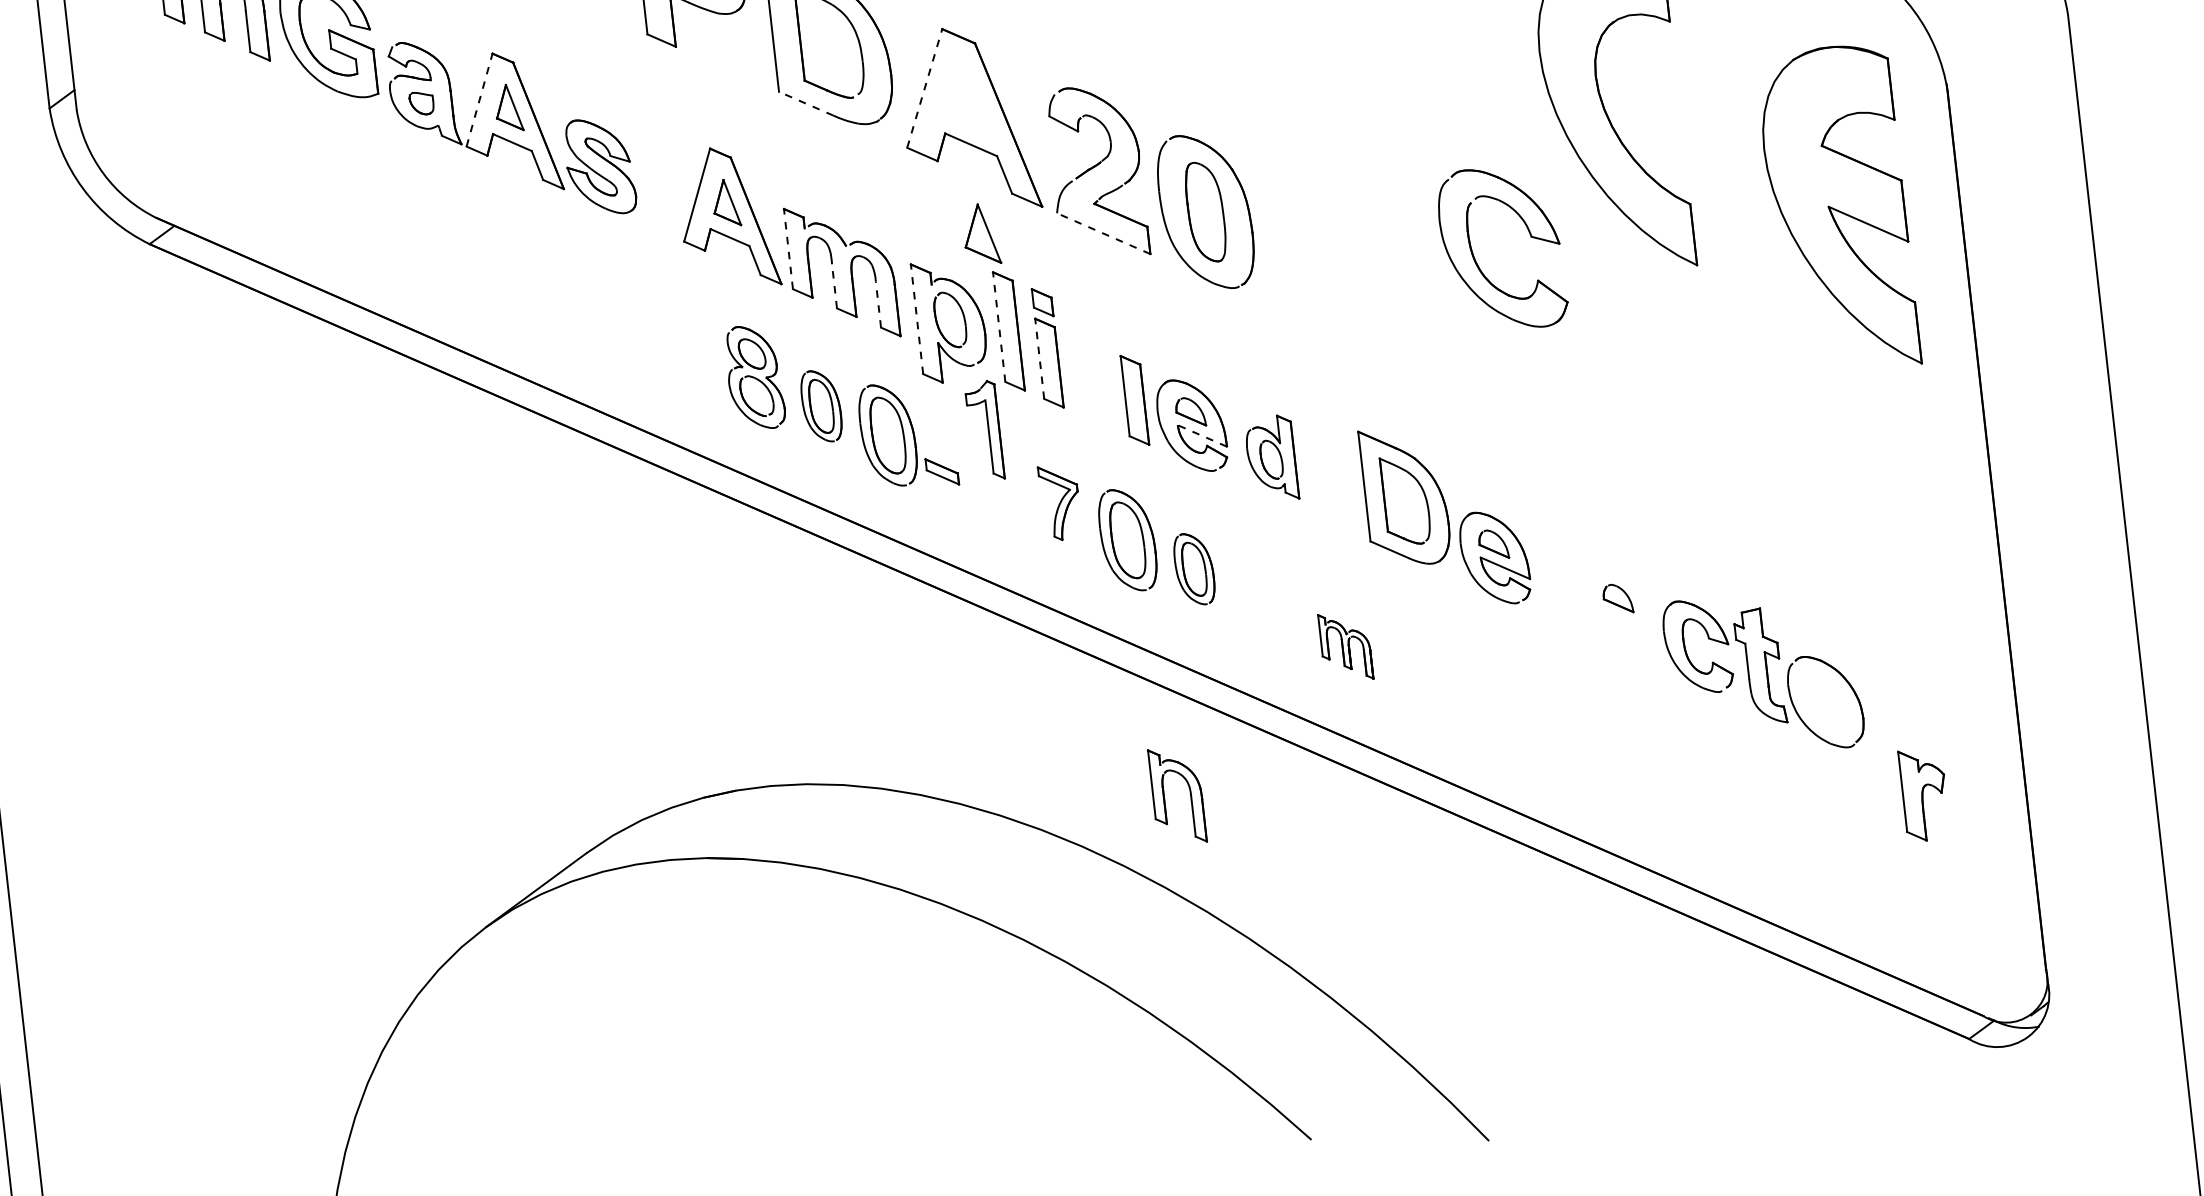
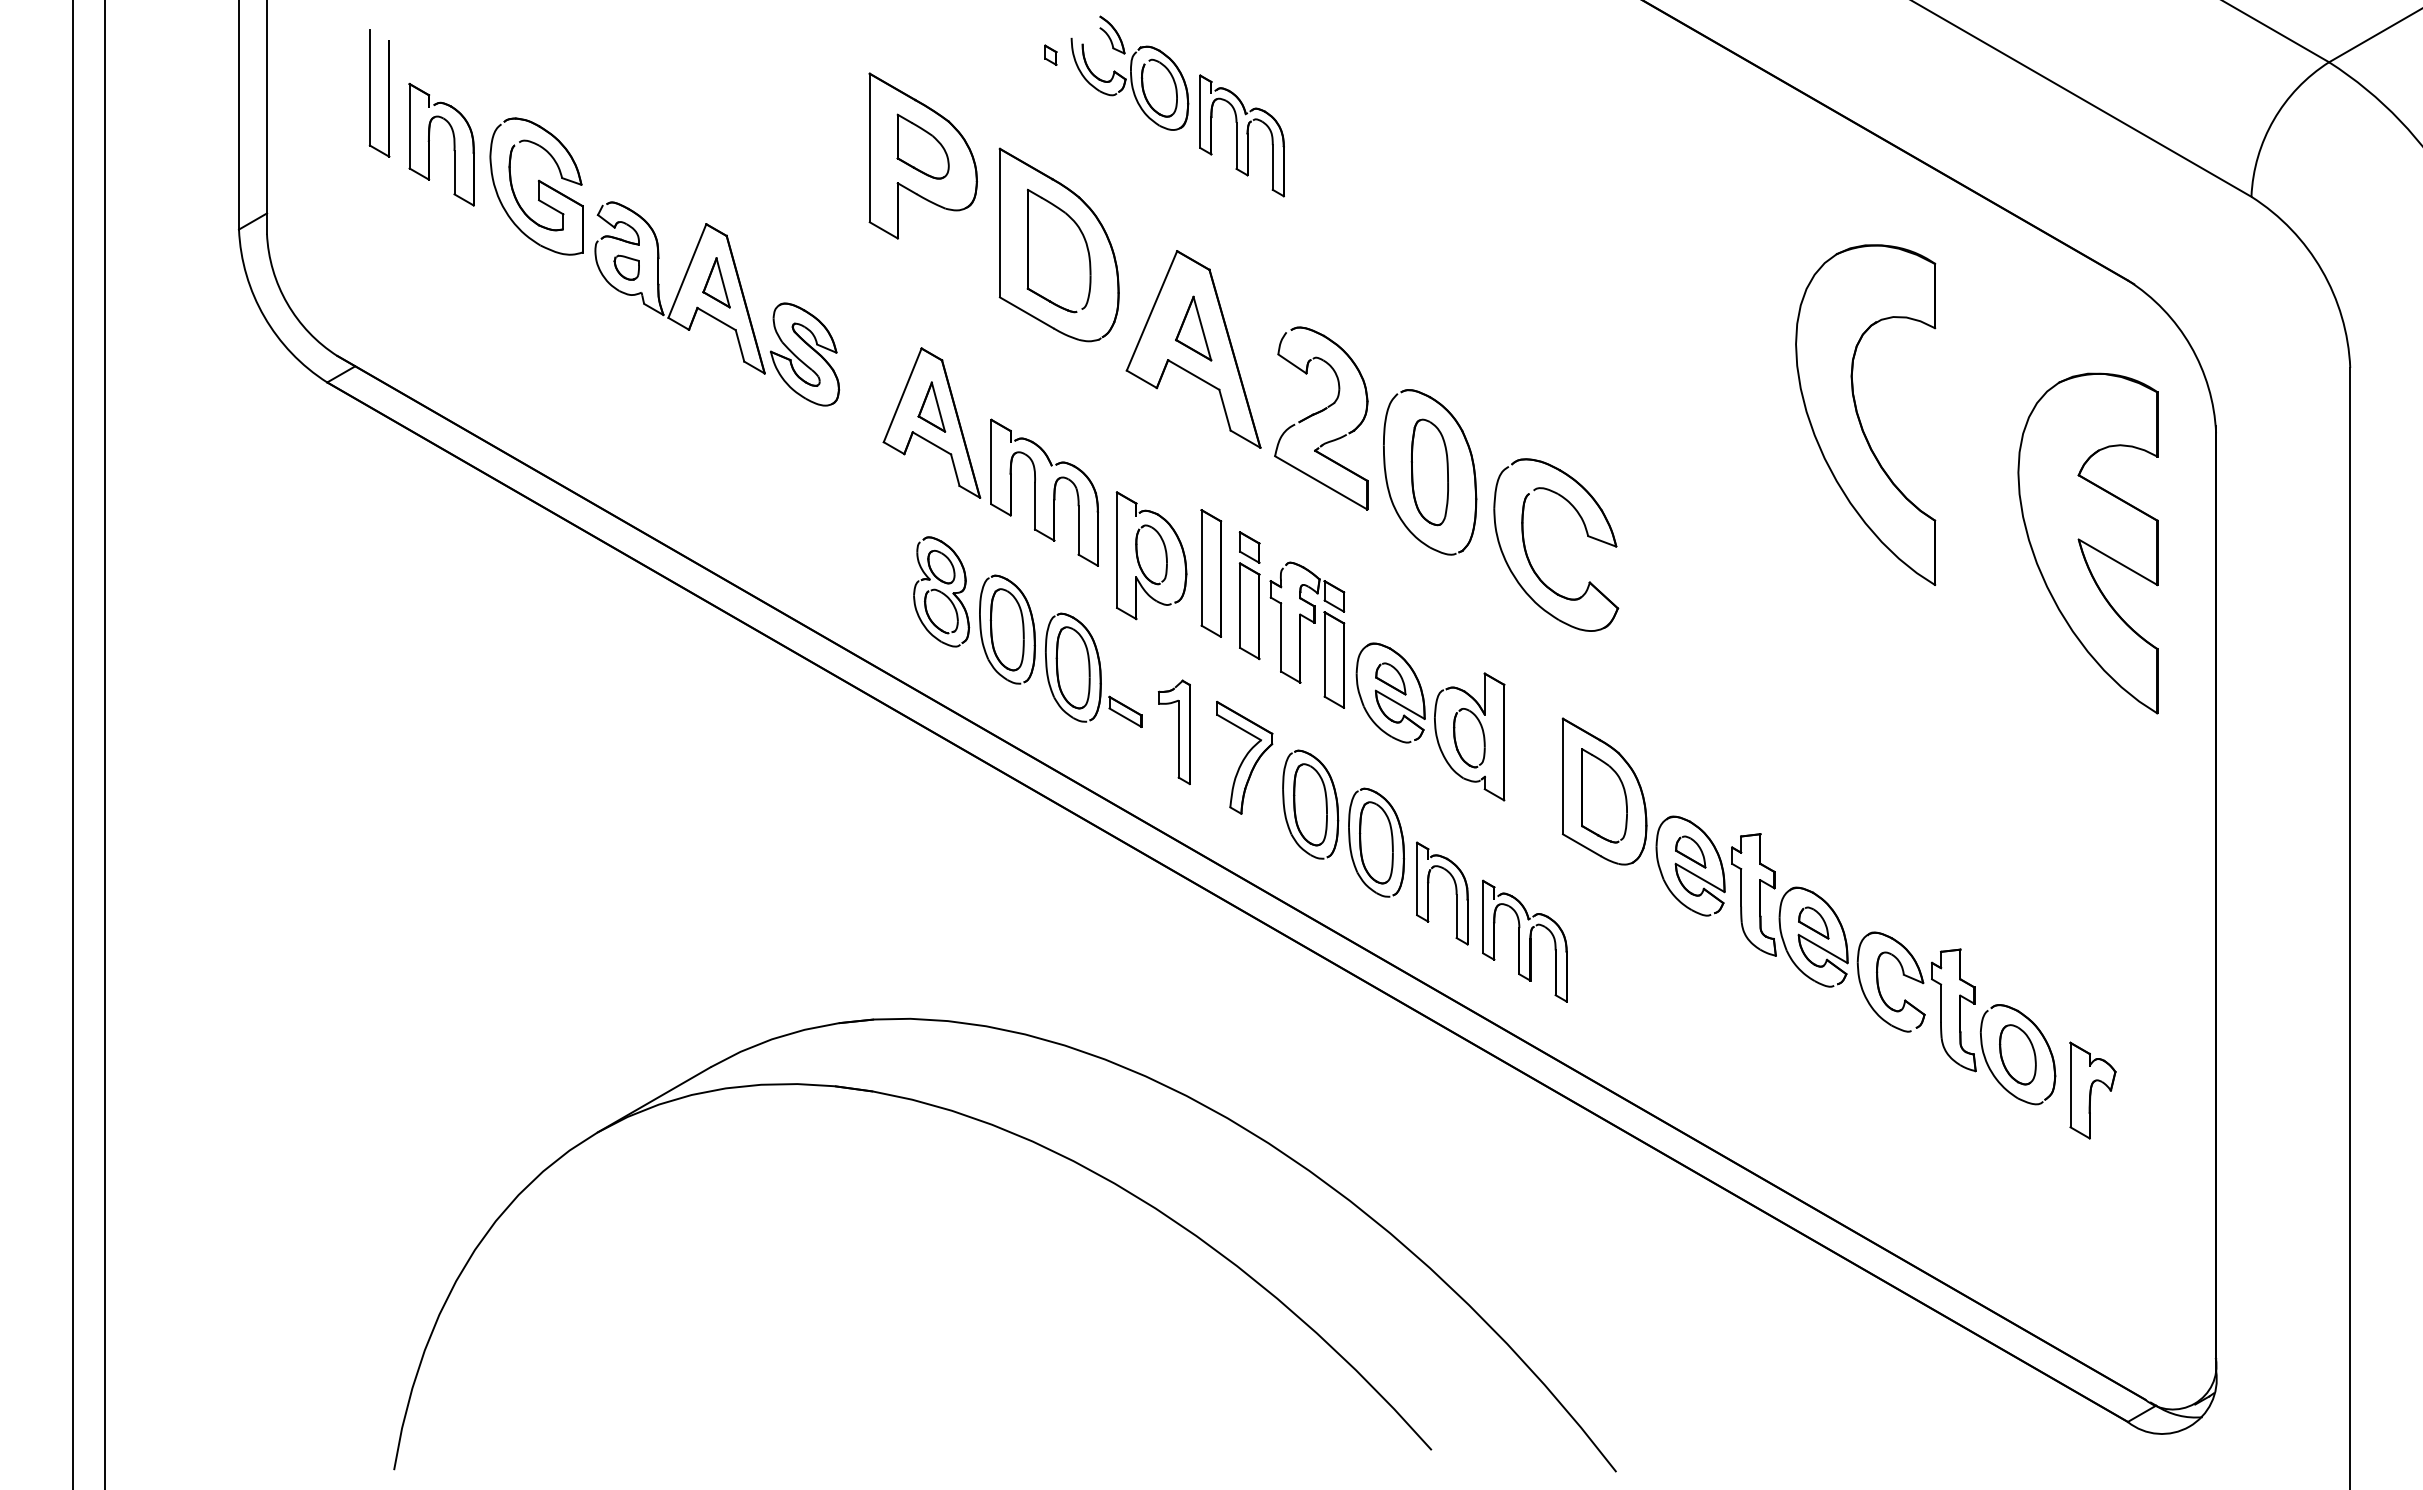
line: (924, 88) -> (1151, 310), dashed -> solid
line: (479, 99) -> (687, 270), dashed -> solid
line: (805, 103) -> (1026, 312), dashed -> solid
line: (1102, 233) -> (1320, 482), dashed -> solid
part: (981, 234) -> (1193, 328), moved
line: (788, 248) -> (991, 461), dashed -> solid
part: (1475, 259) -> (1527, 553), moved
line: (834, 285) -> (1035, 505), dashed -> solid
line: (878, 303) -> (1078, 529), dashed -> solid
line: (917, 319) -> (1117, 550), dashed -> solid
line: (999, 326) -> (1201, 567), dashed -> solid
line: (1040, 358) -> (1240, 605), dashed -> solid
part: (1105, 367) -> (1307, 622), added
part: (821, 406) -> (1007, 629), size x1.43
part: (983, 431) -> (1173, 732), moved
line: (1201, 435) -> (1399, 704), dashed -> solid
part: (1271, 458) -> (1469, 736), size x1.43
part: (1060, 502) -> (1244, 757), size x1.43
part: (1194, 569) -> (1376, 842), size x1.43
part: (1585, 589) -> (1781, 909), added
part: (1345, 646) -> (1524, 940), size x1.67
part: (1825, 702) -> (2017, 1054), added
part: (1189, 794) -> (1455, 893), moved
part: (1924, 794) -> (2092, 1090), moved

